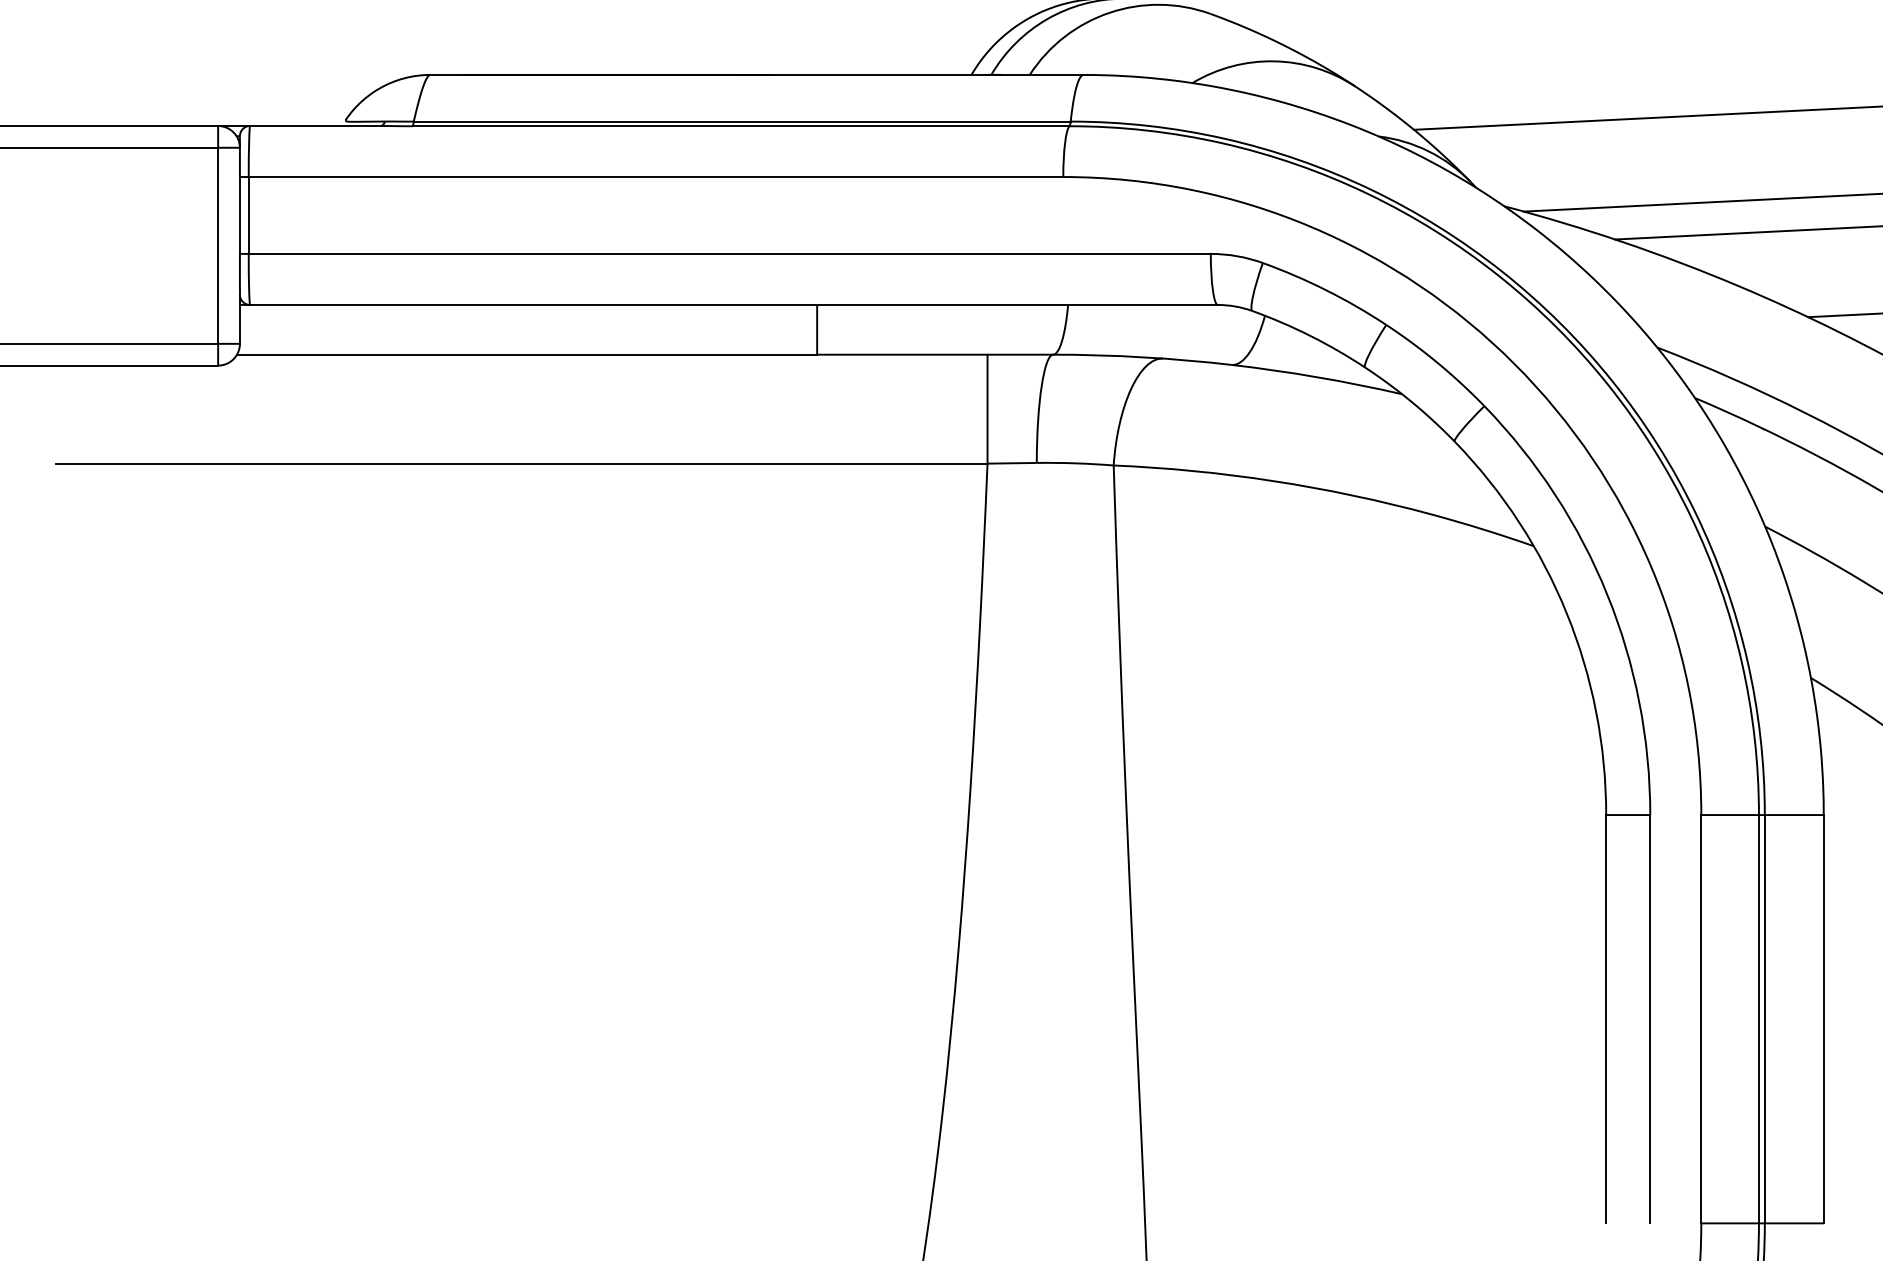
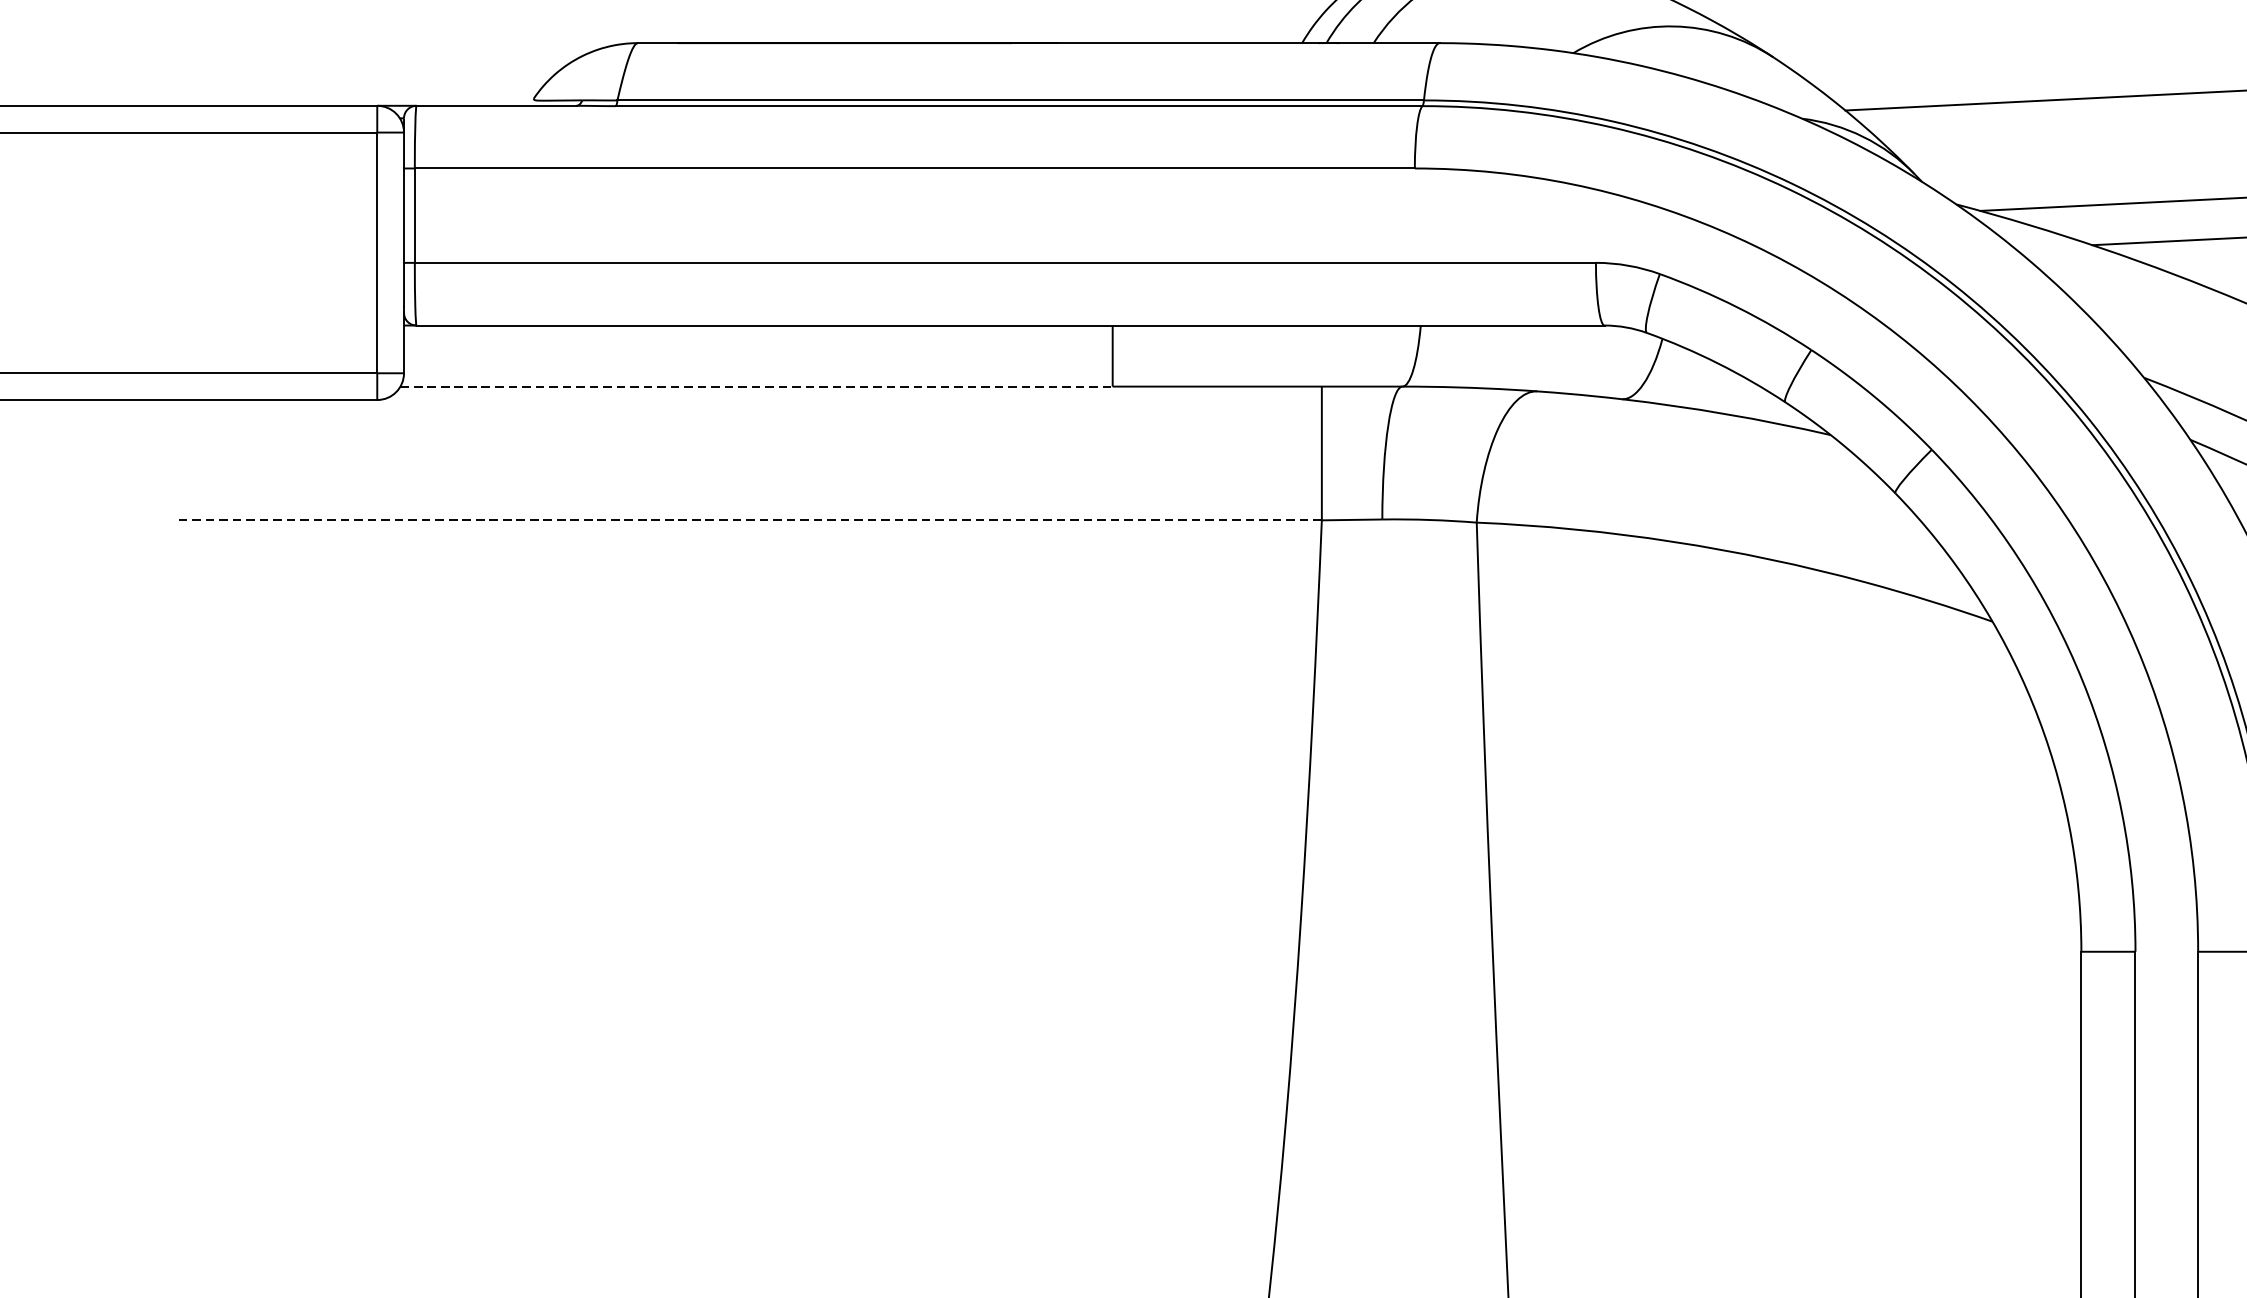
line: (527, 354) -> (757, 386), solid -> dashed
line: (522, 463) -> (750, 520), solid -> dashed

